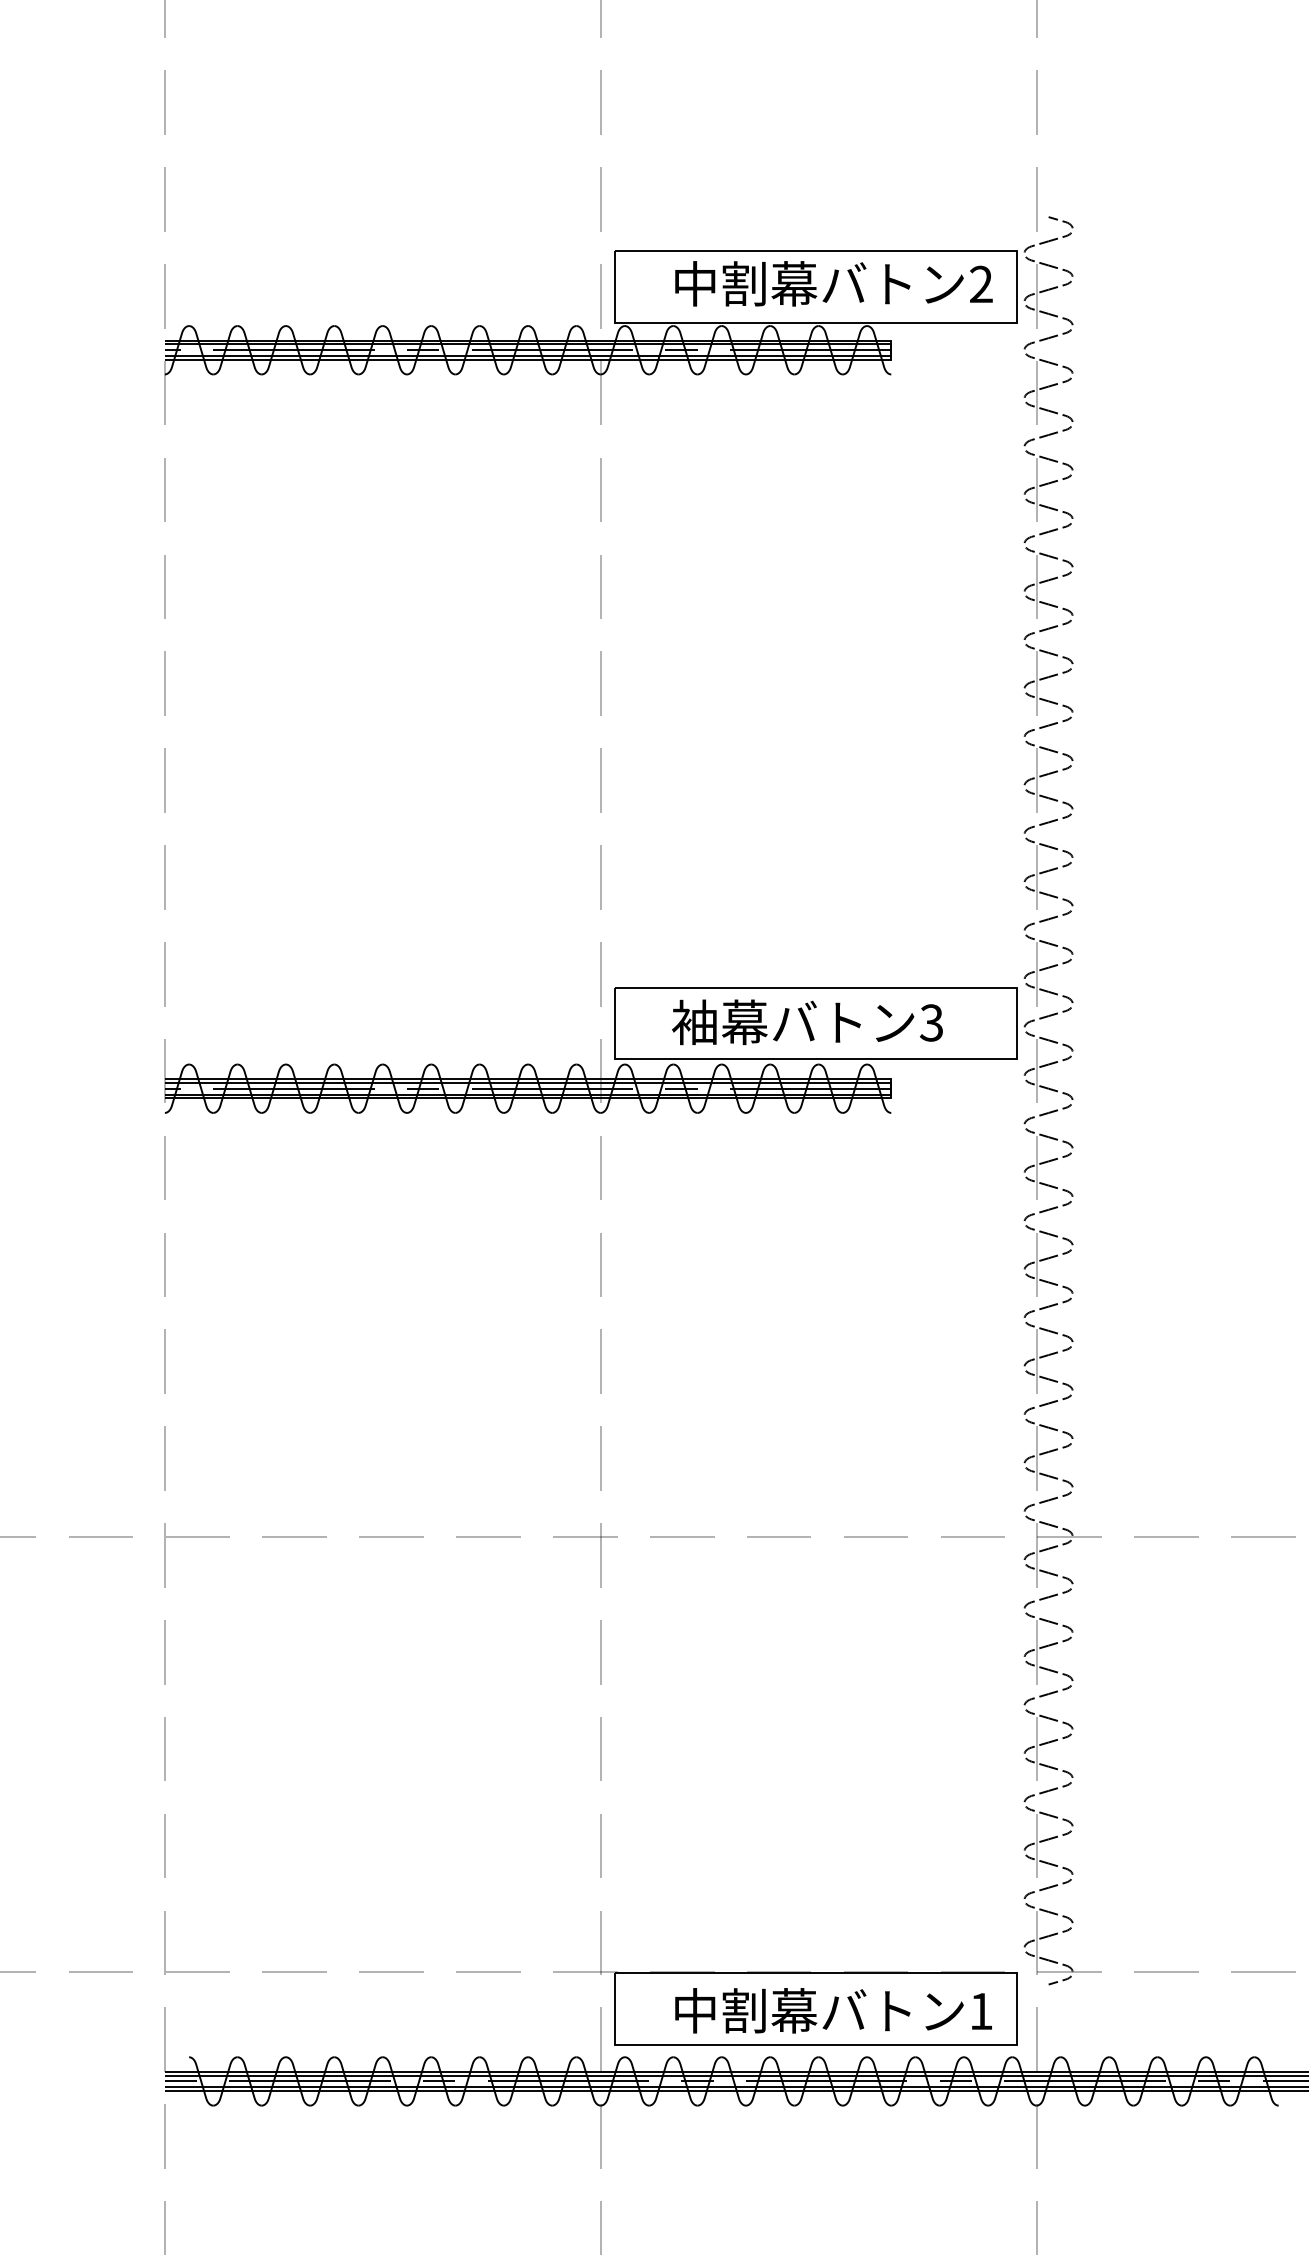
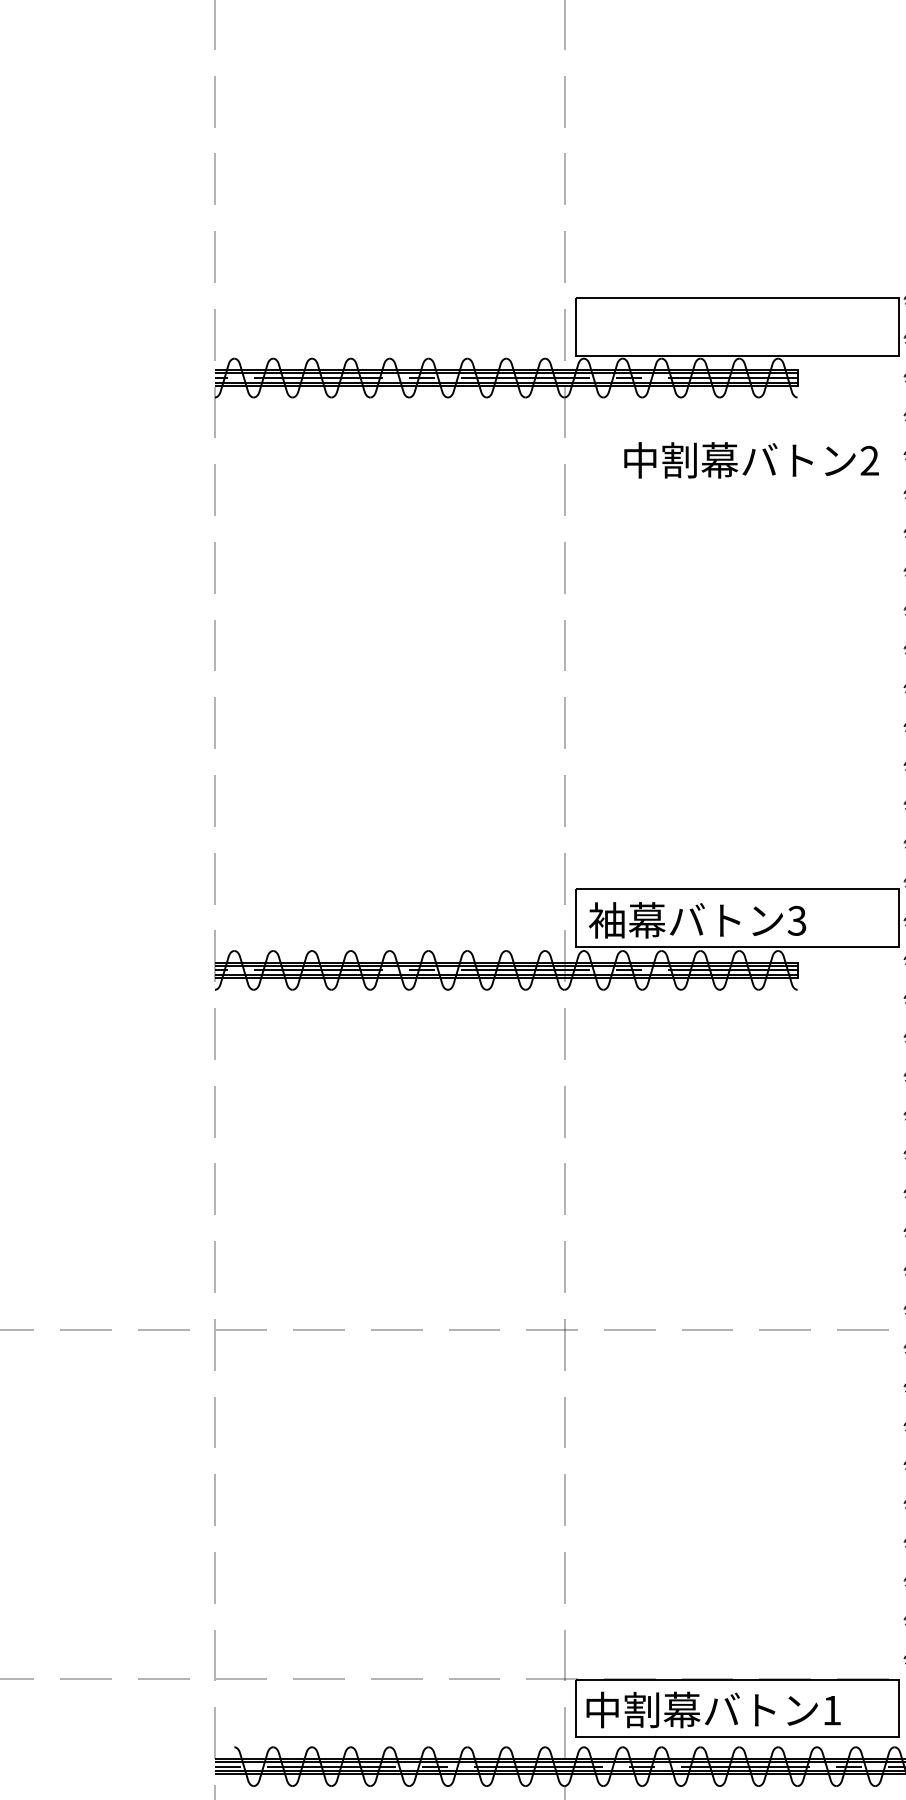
text: (833, 283) -> (751, 460), moved
text: (807, 1022) -> (697, 920), moved
text: (833, 2010) -> (713, 1709), moved

